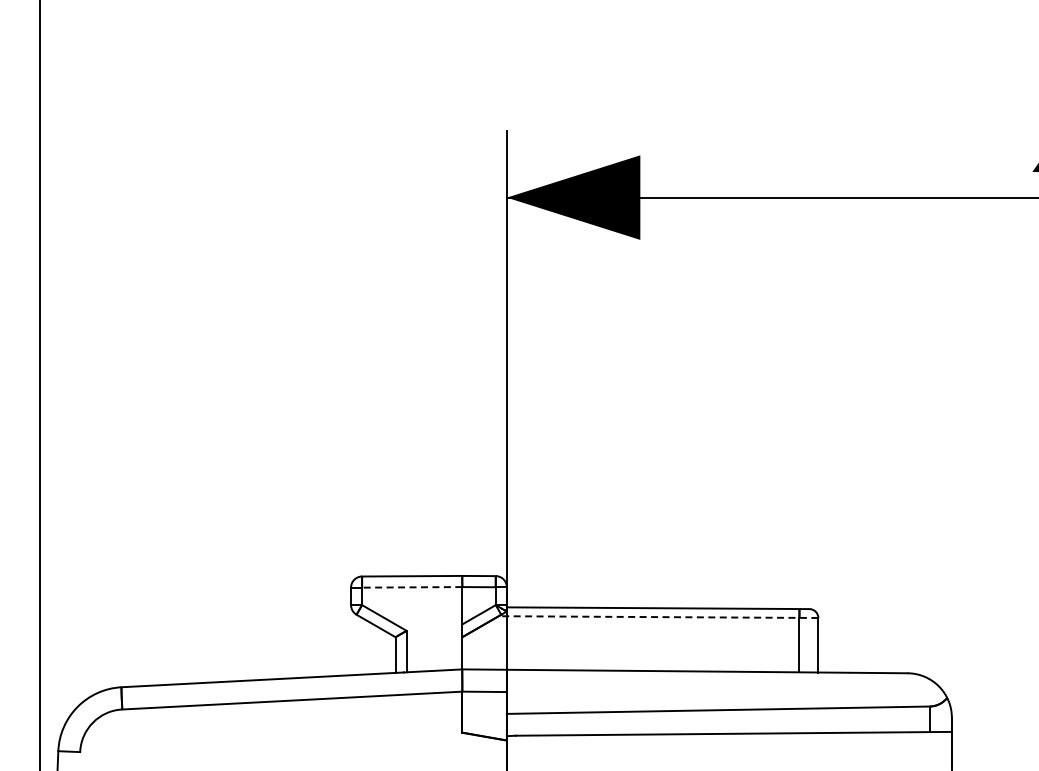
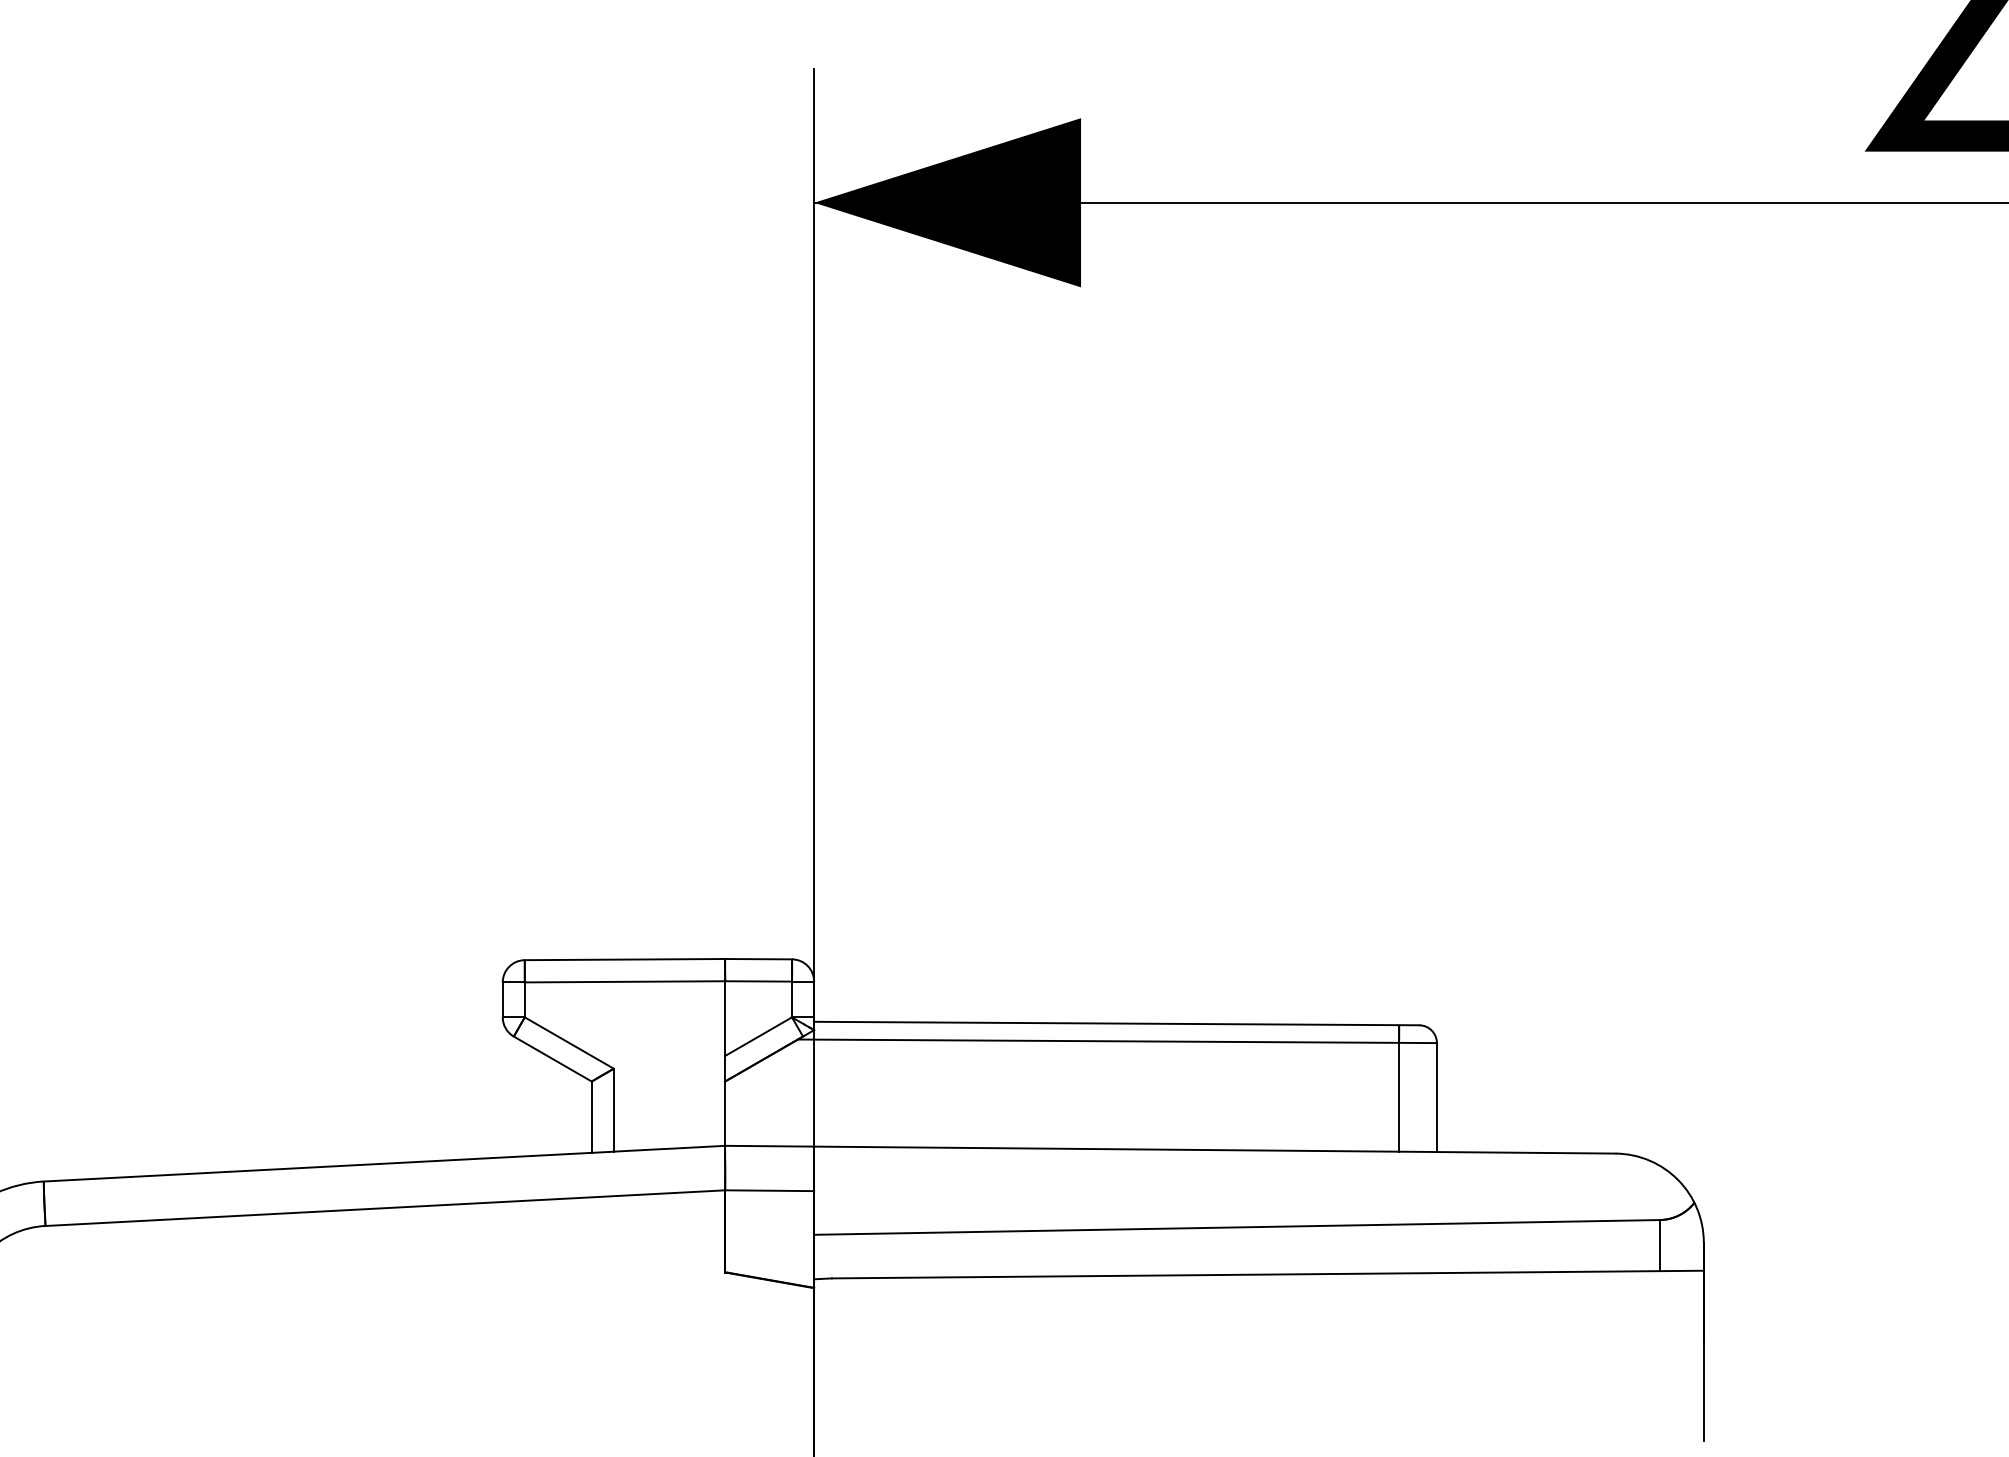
line: (411, 587) -> (623, 982), dashed -> solid
line: (658, 617) -> (1117, 1042), dashed -> solid

